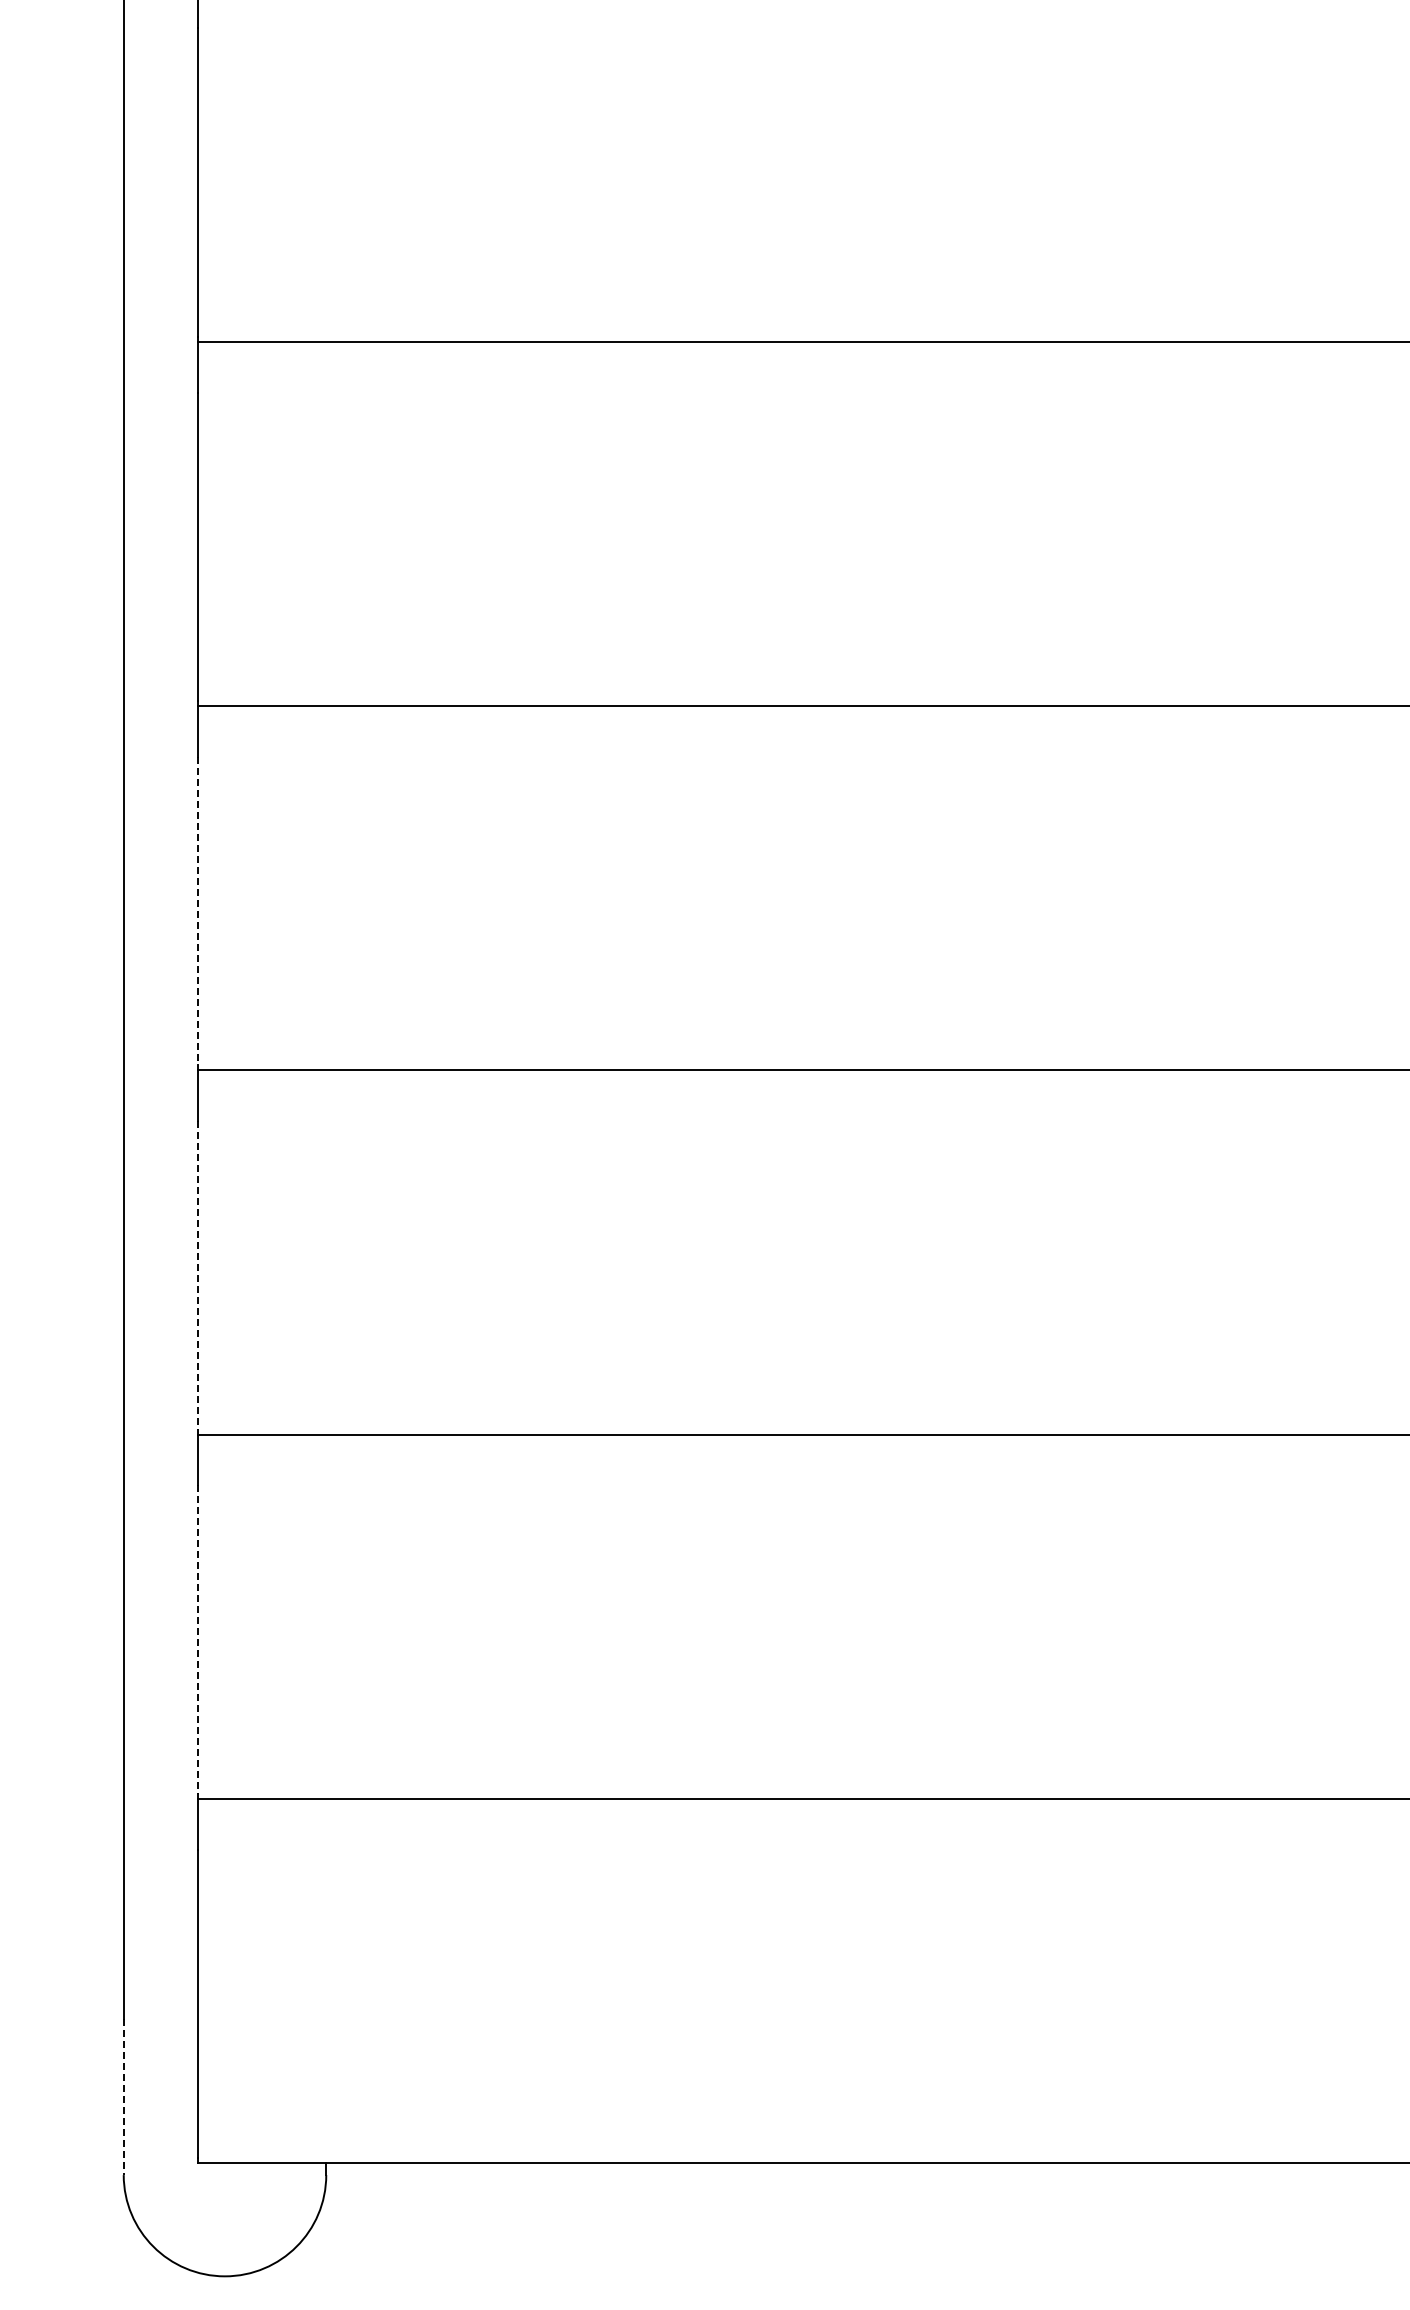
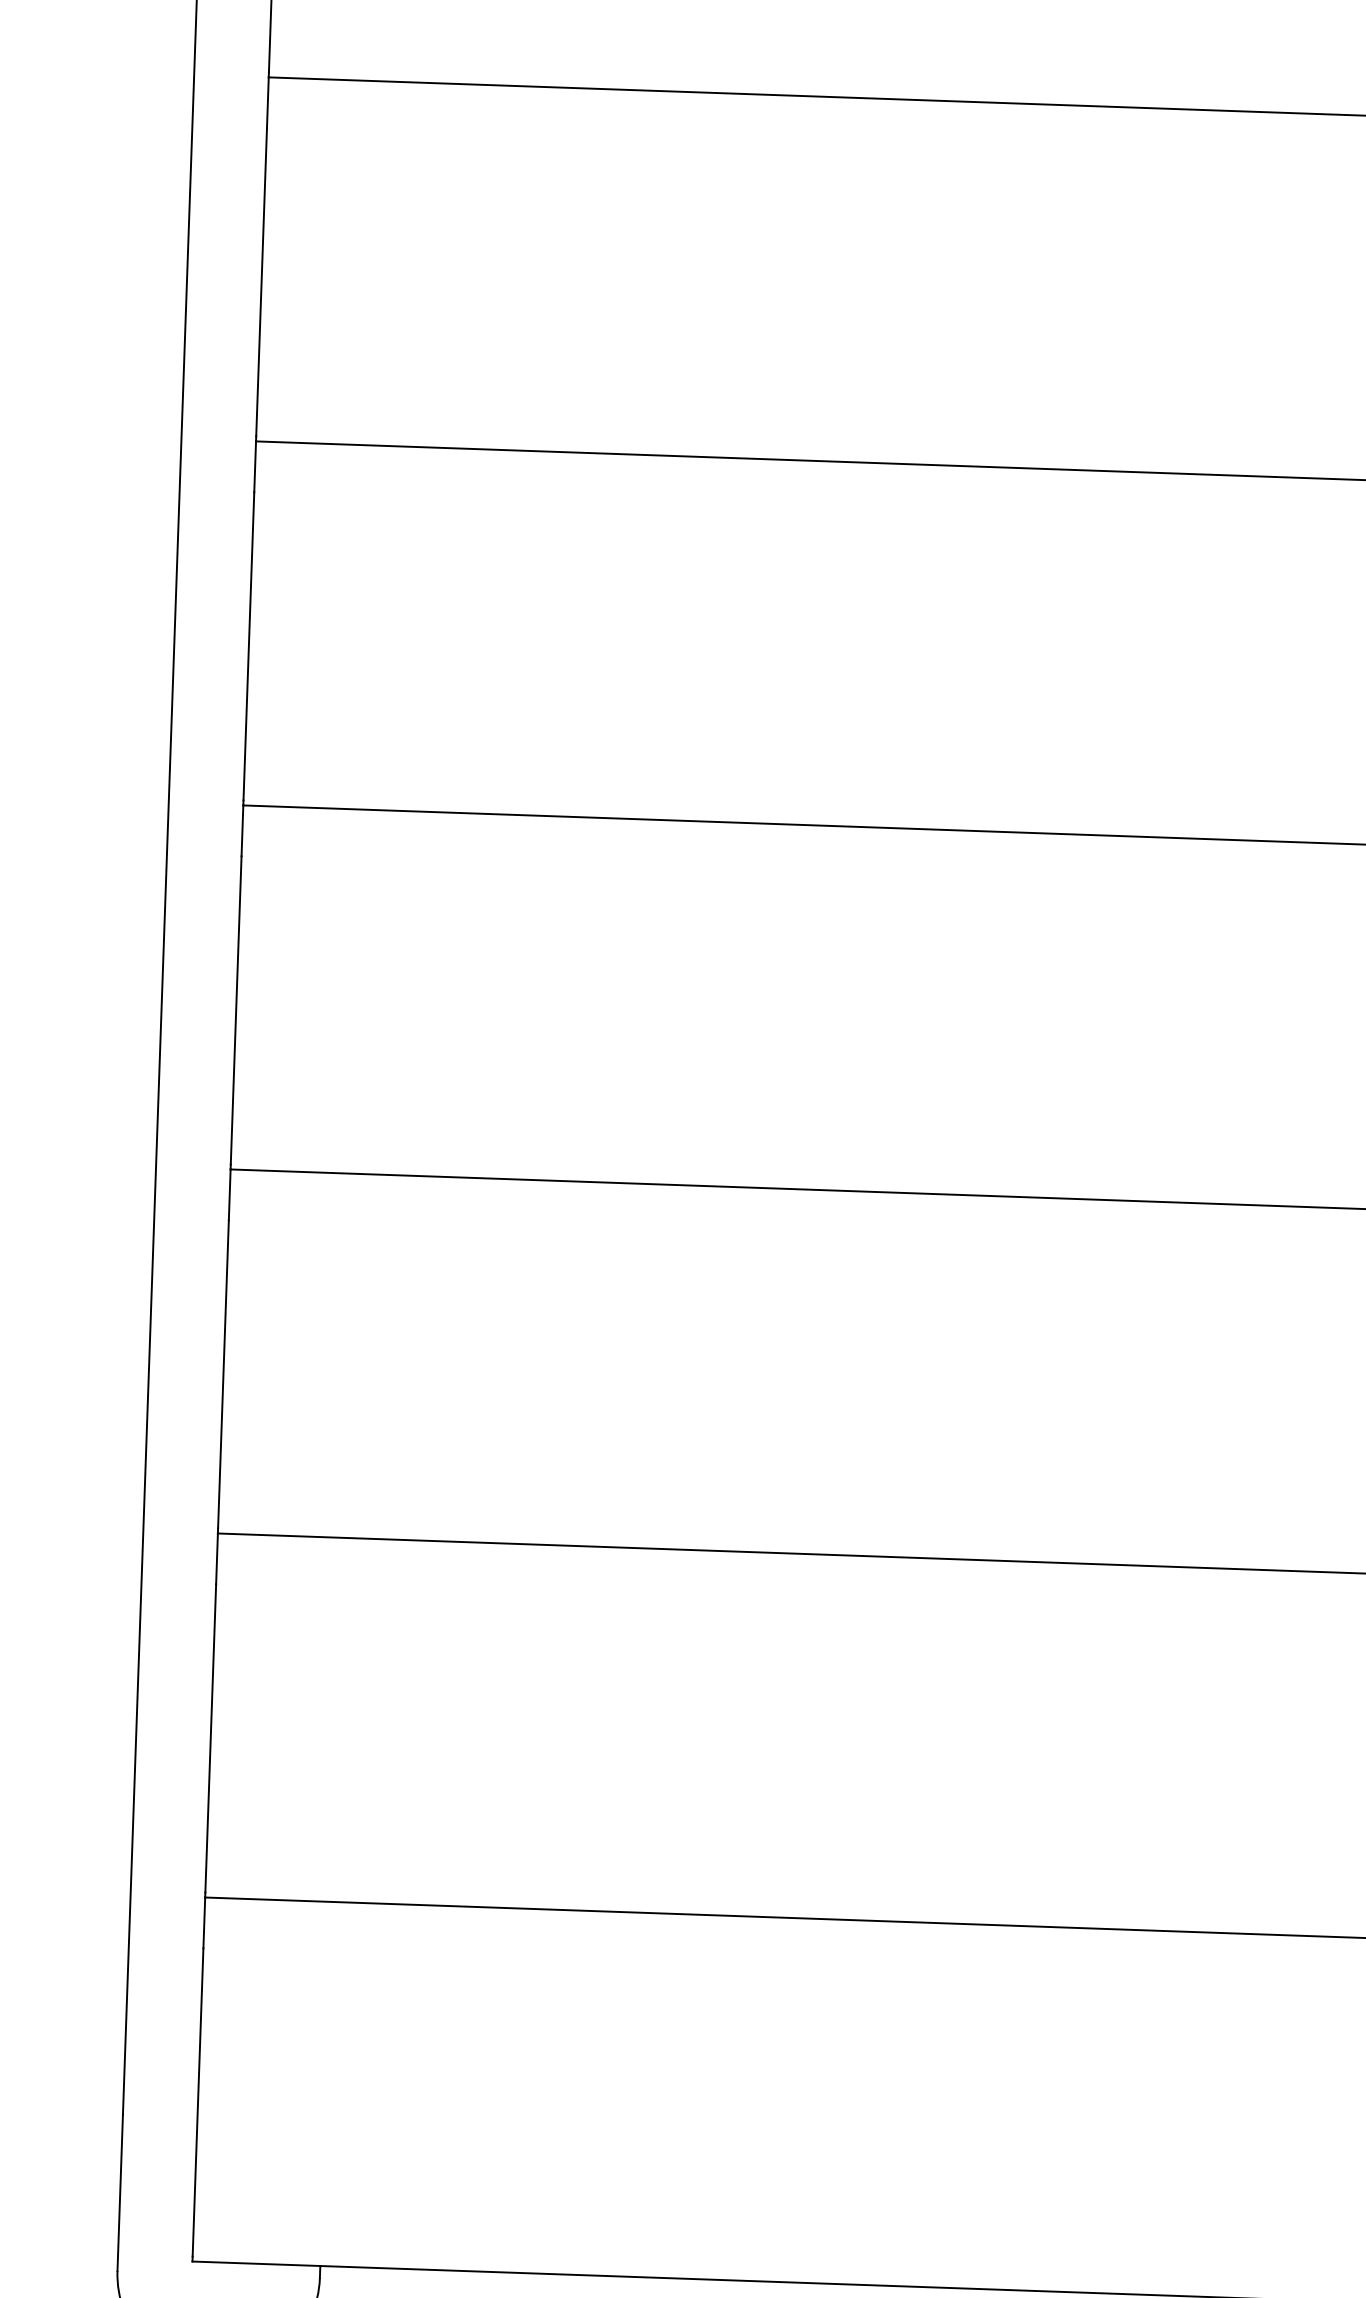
line: (198, 911) -> (236, 1010), dashed -> solid
line: (198, 1275) -> (223, 1374), dashed -> solid
line: (198, 1640) -> (210, 1739), dashed -> solid
line: (123, 2097) -> (119, 2193), dashed -> solid

